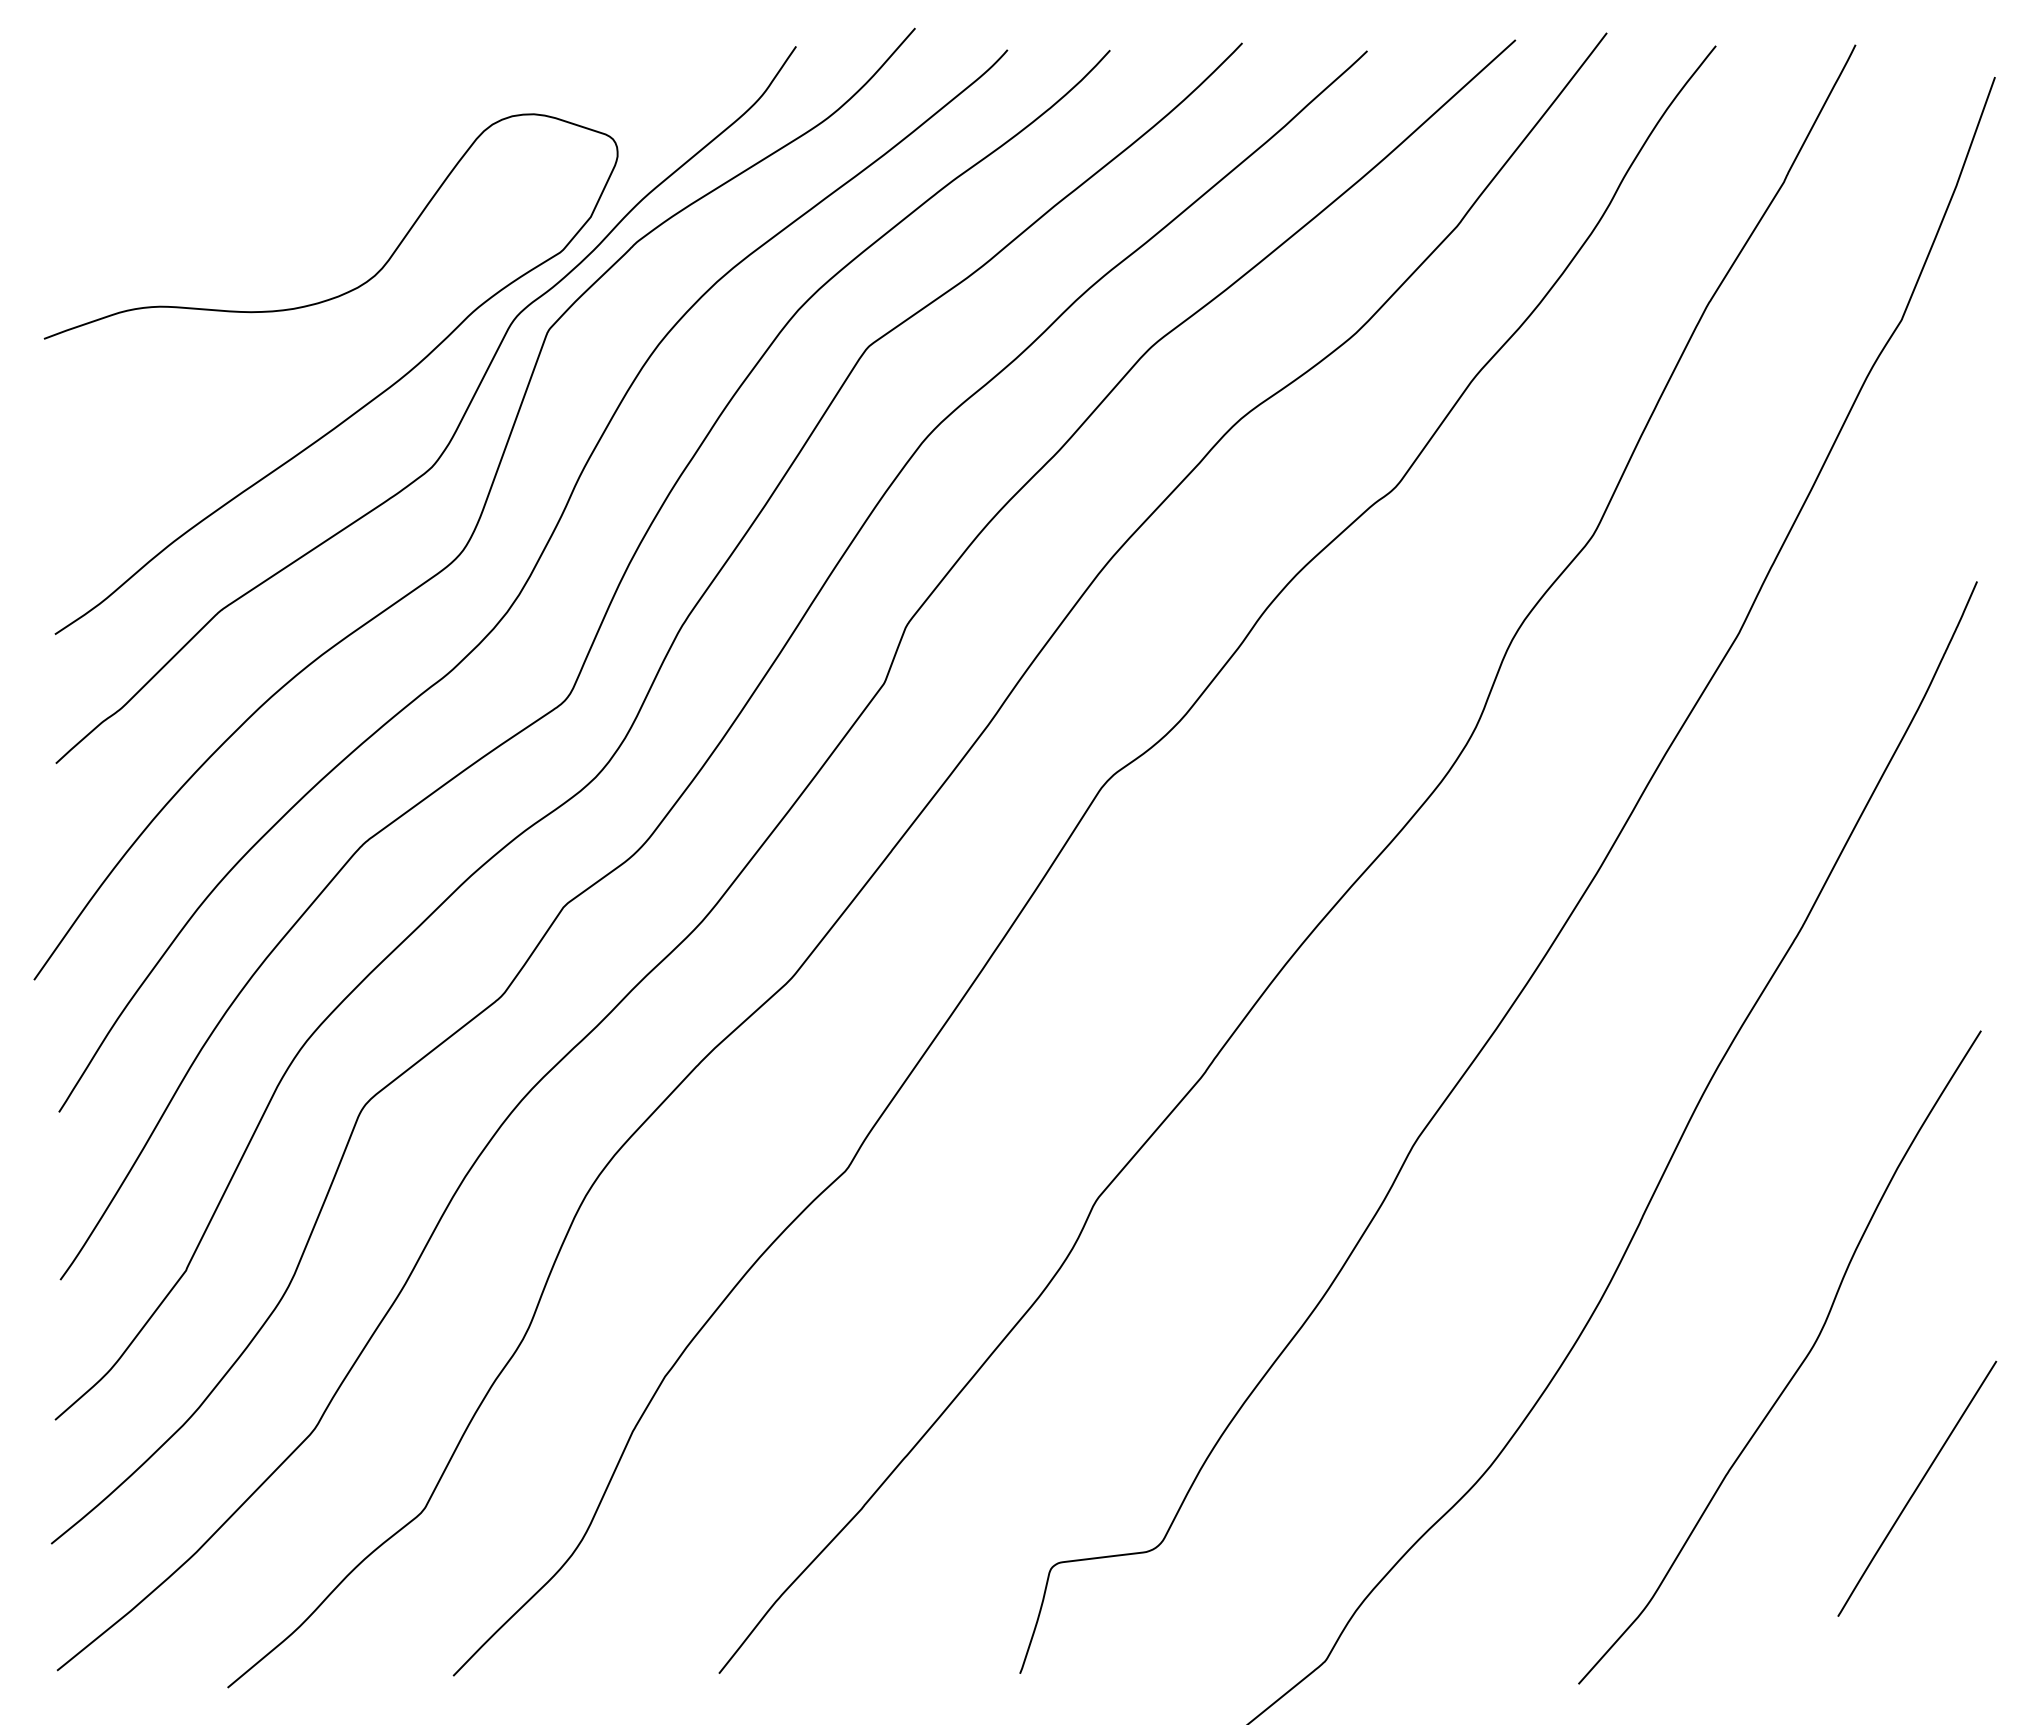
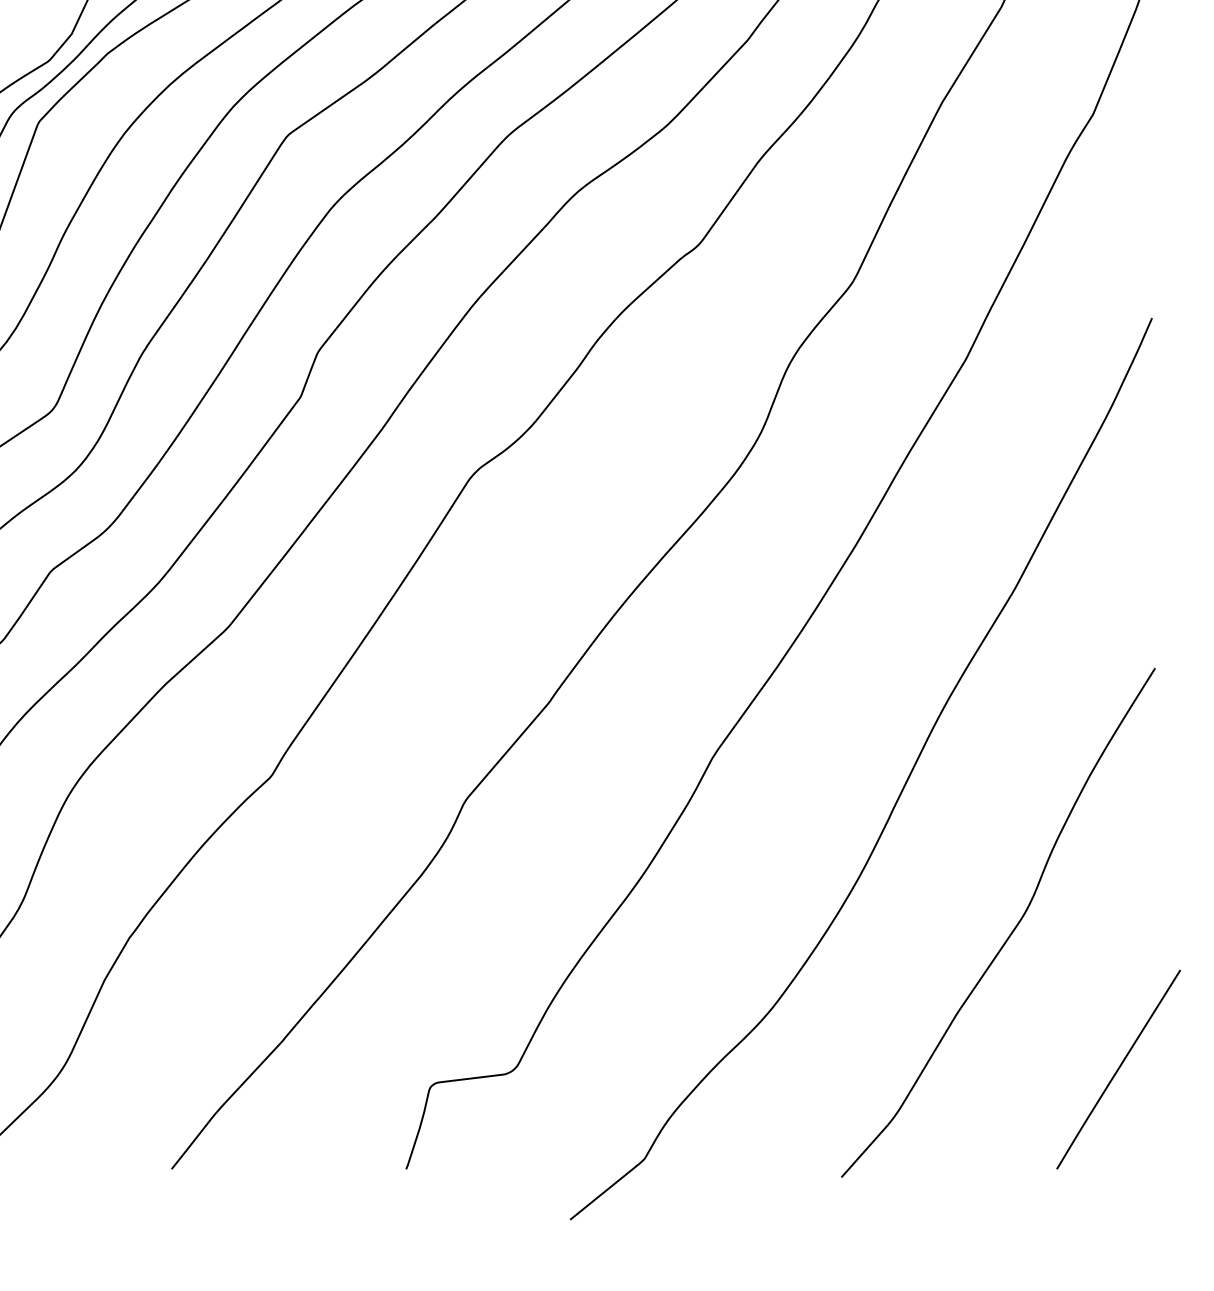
curve: (1917, 1488) -> (1118, 1069), moved

